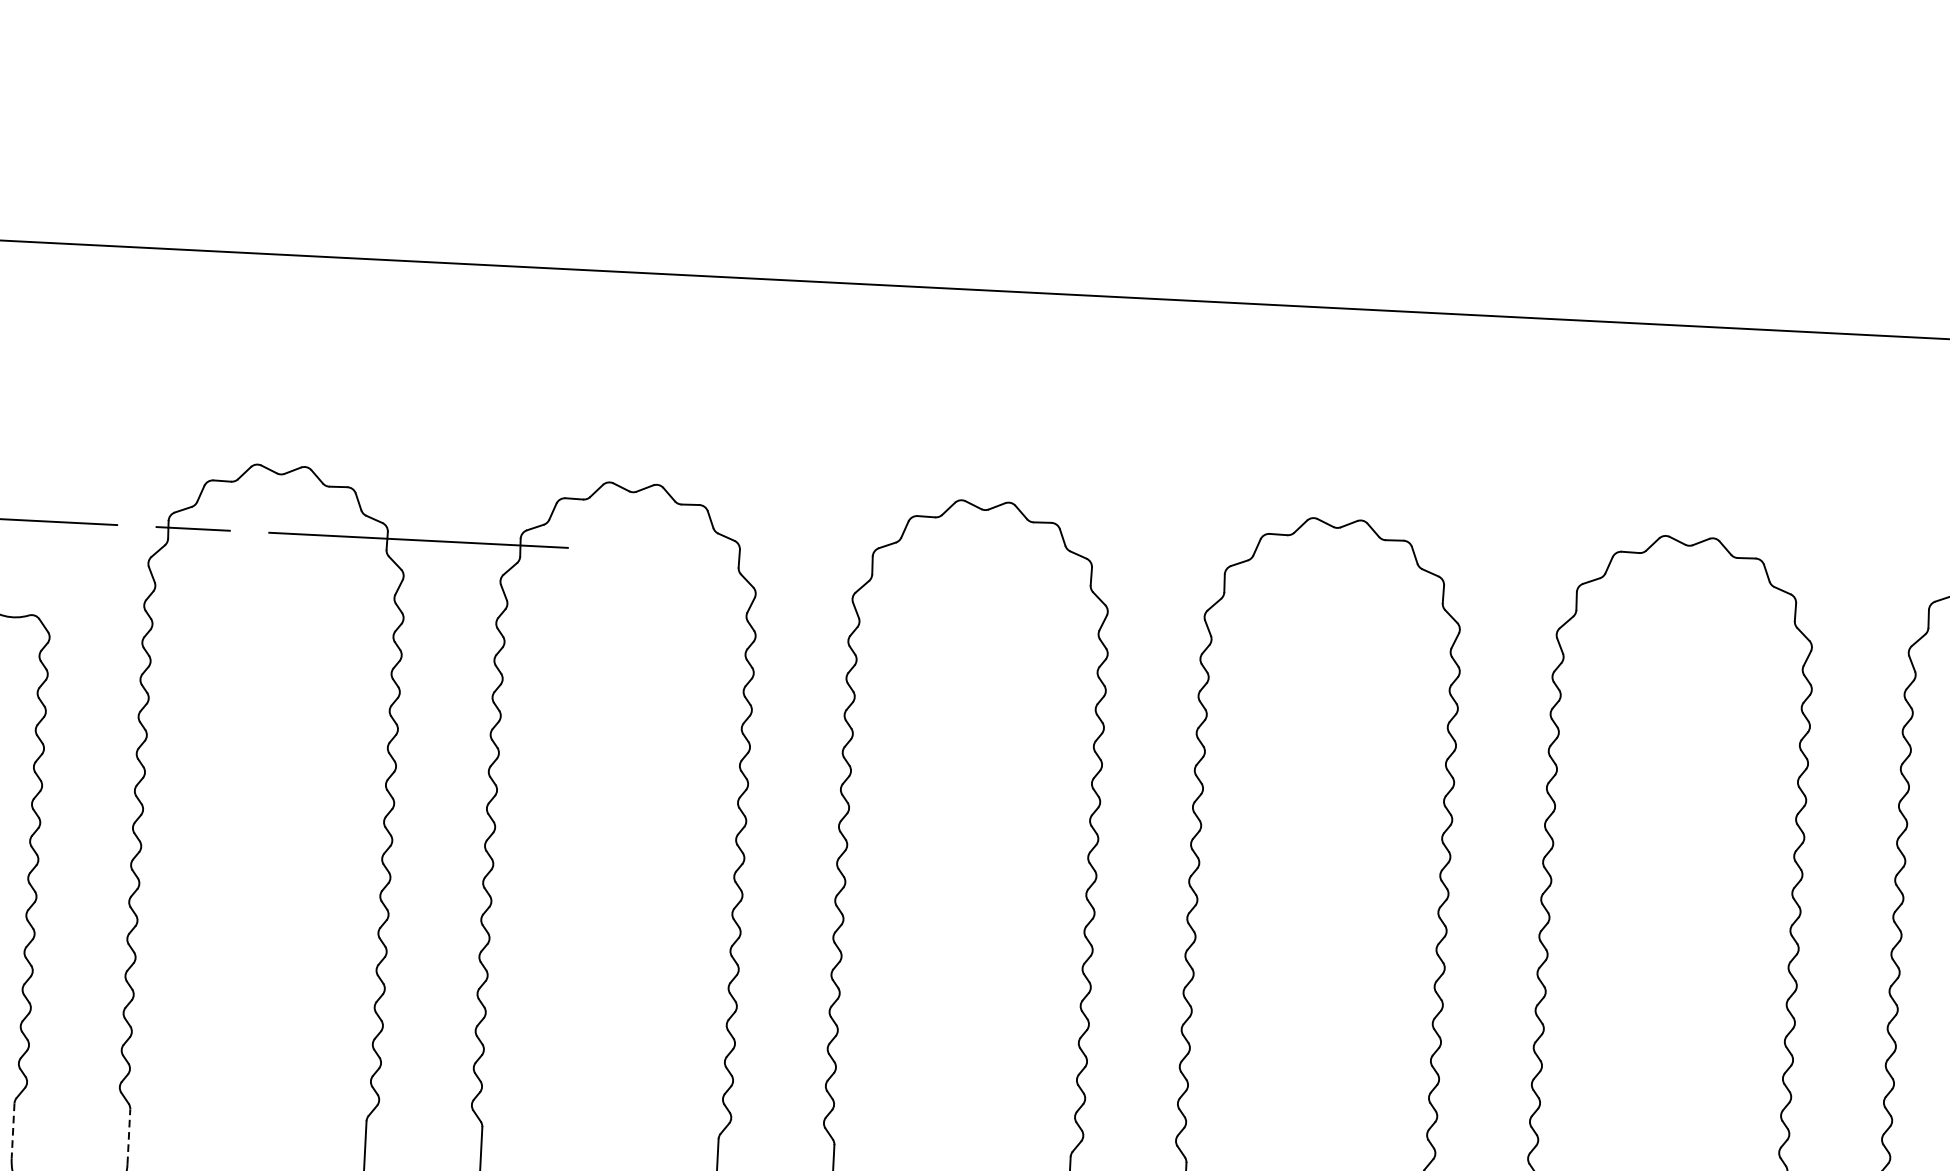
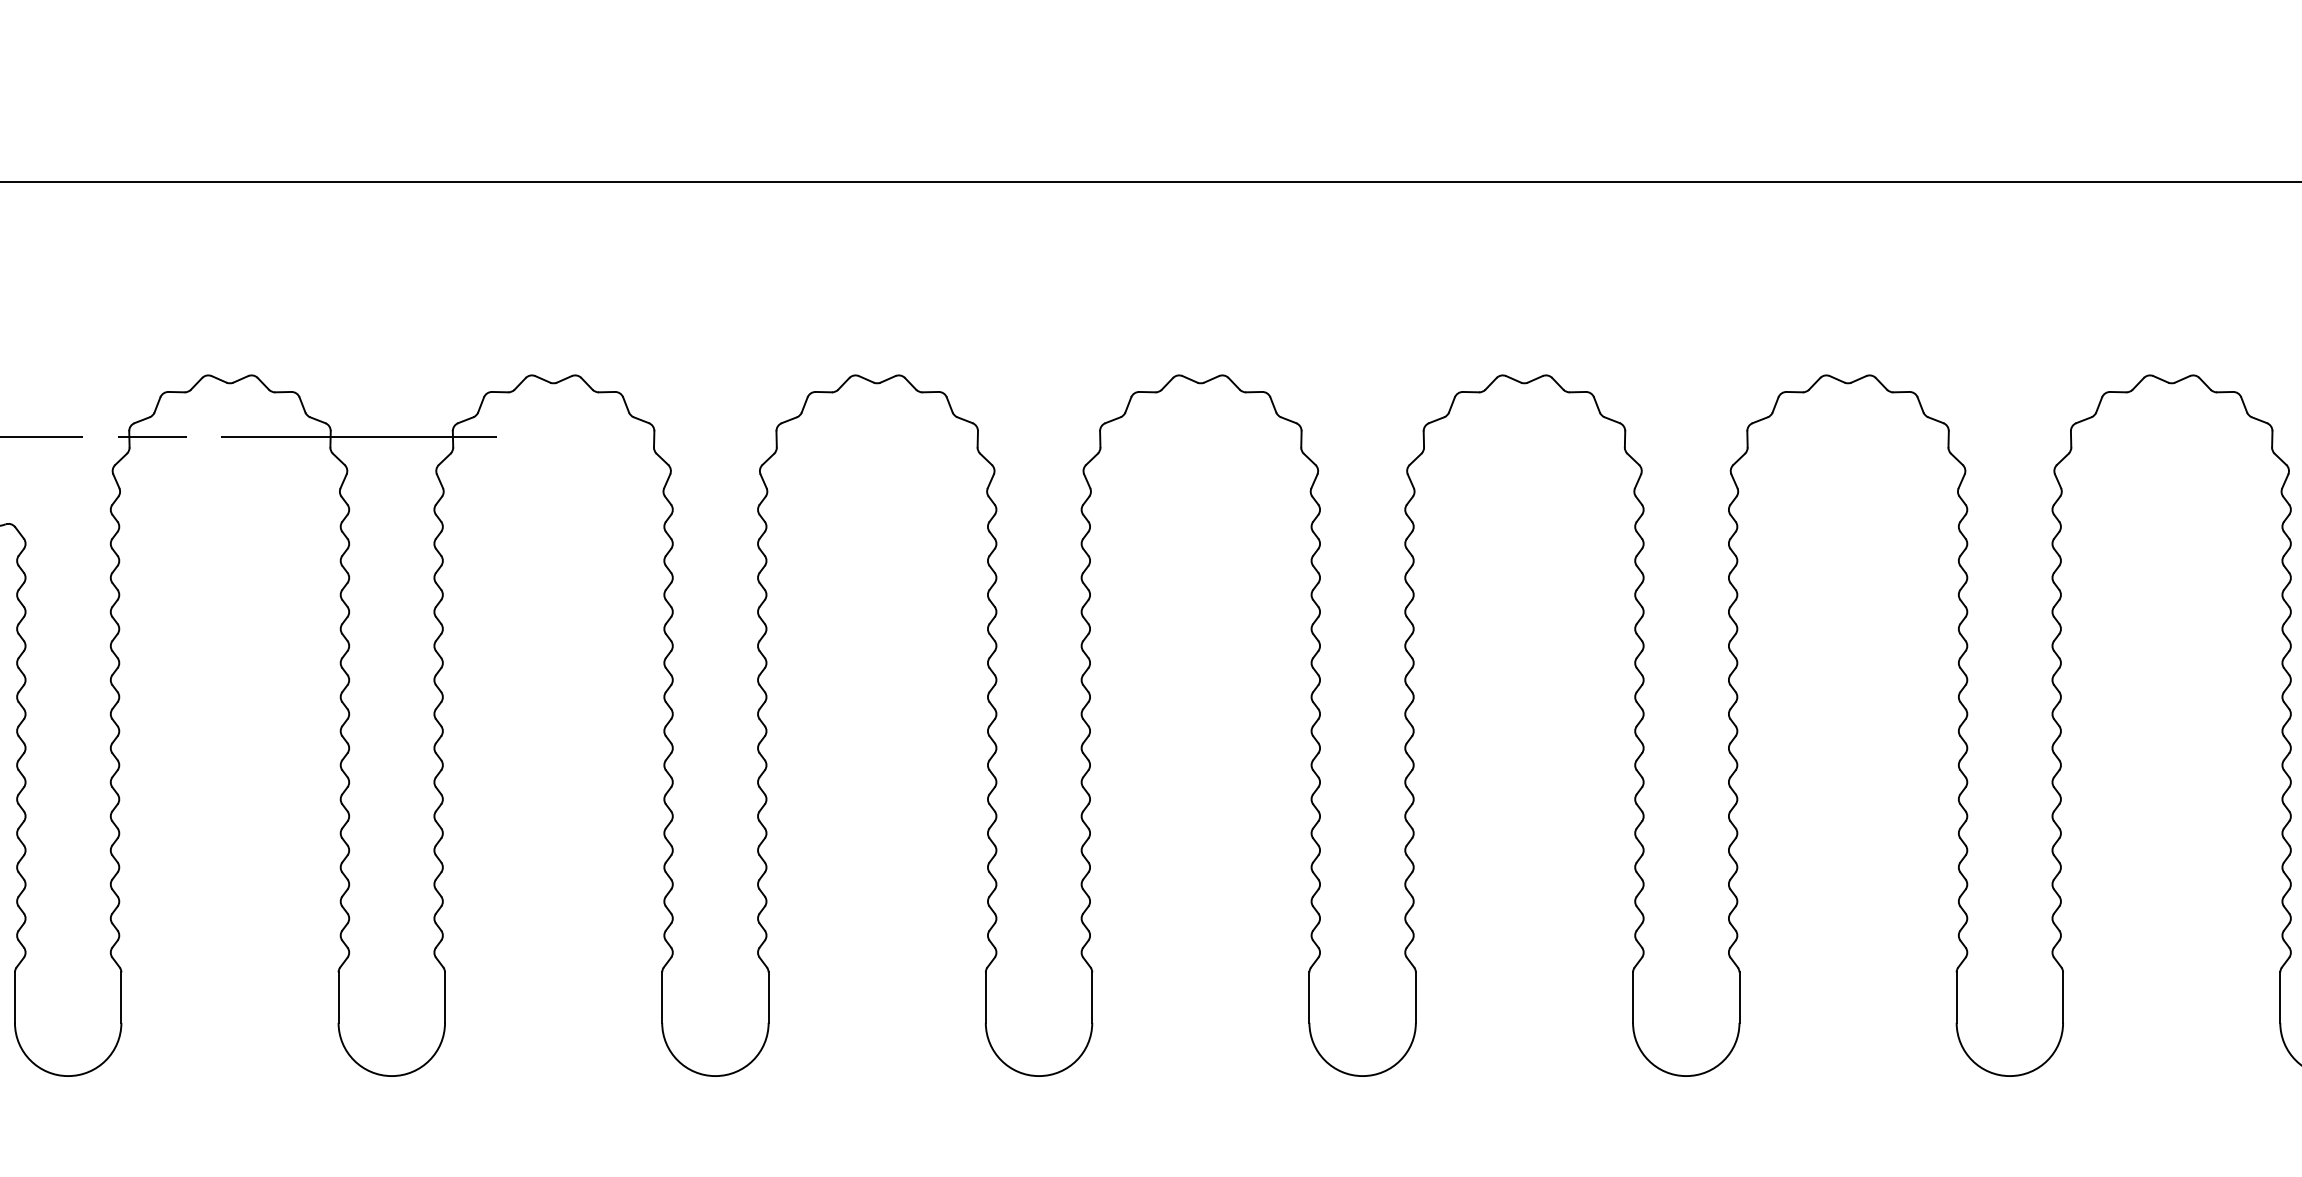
line: (12, 1131) -> (14, 998), dashed -> solid
line: (129, 1136) -> (121, 997), dashed -> solid

